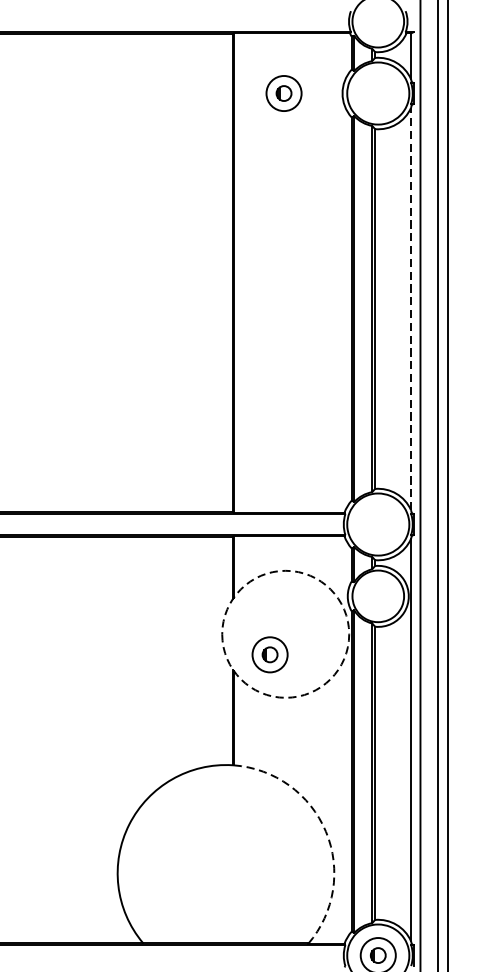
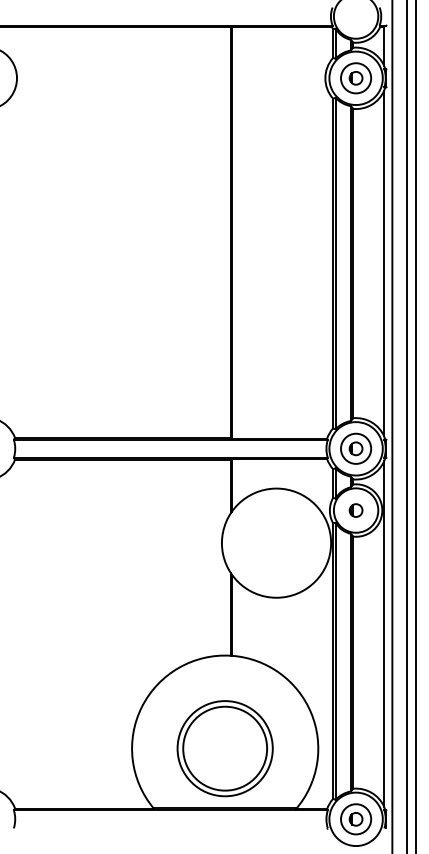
part: (284, 93) -> (356, 78), moved
line: (411, 308) -> (384, 263), dashed -> solid
part: (377, 596) -> (355, 510), added
circle: (285, 633) -> (276, 542), dashed -> solid
part: (270, 654) -> (356, 448), moved
arc: (326, 831) -> (311, 712), dashed -> solid
part: (225, 873) -> (224, 748), added

